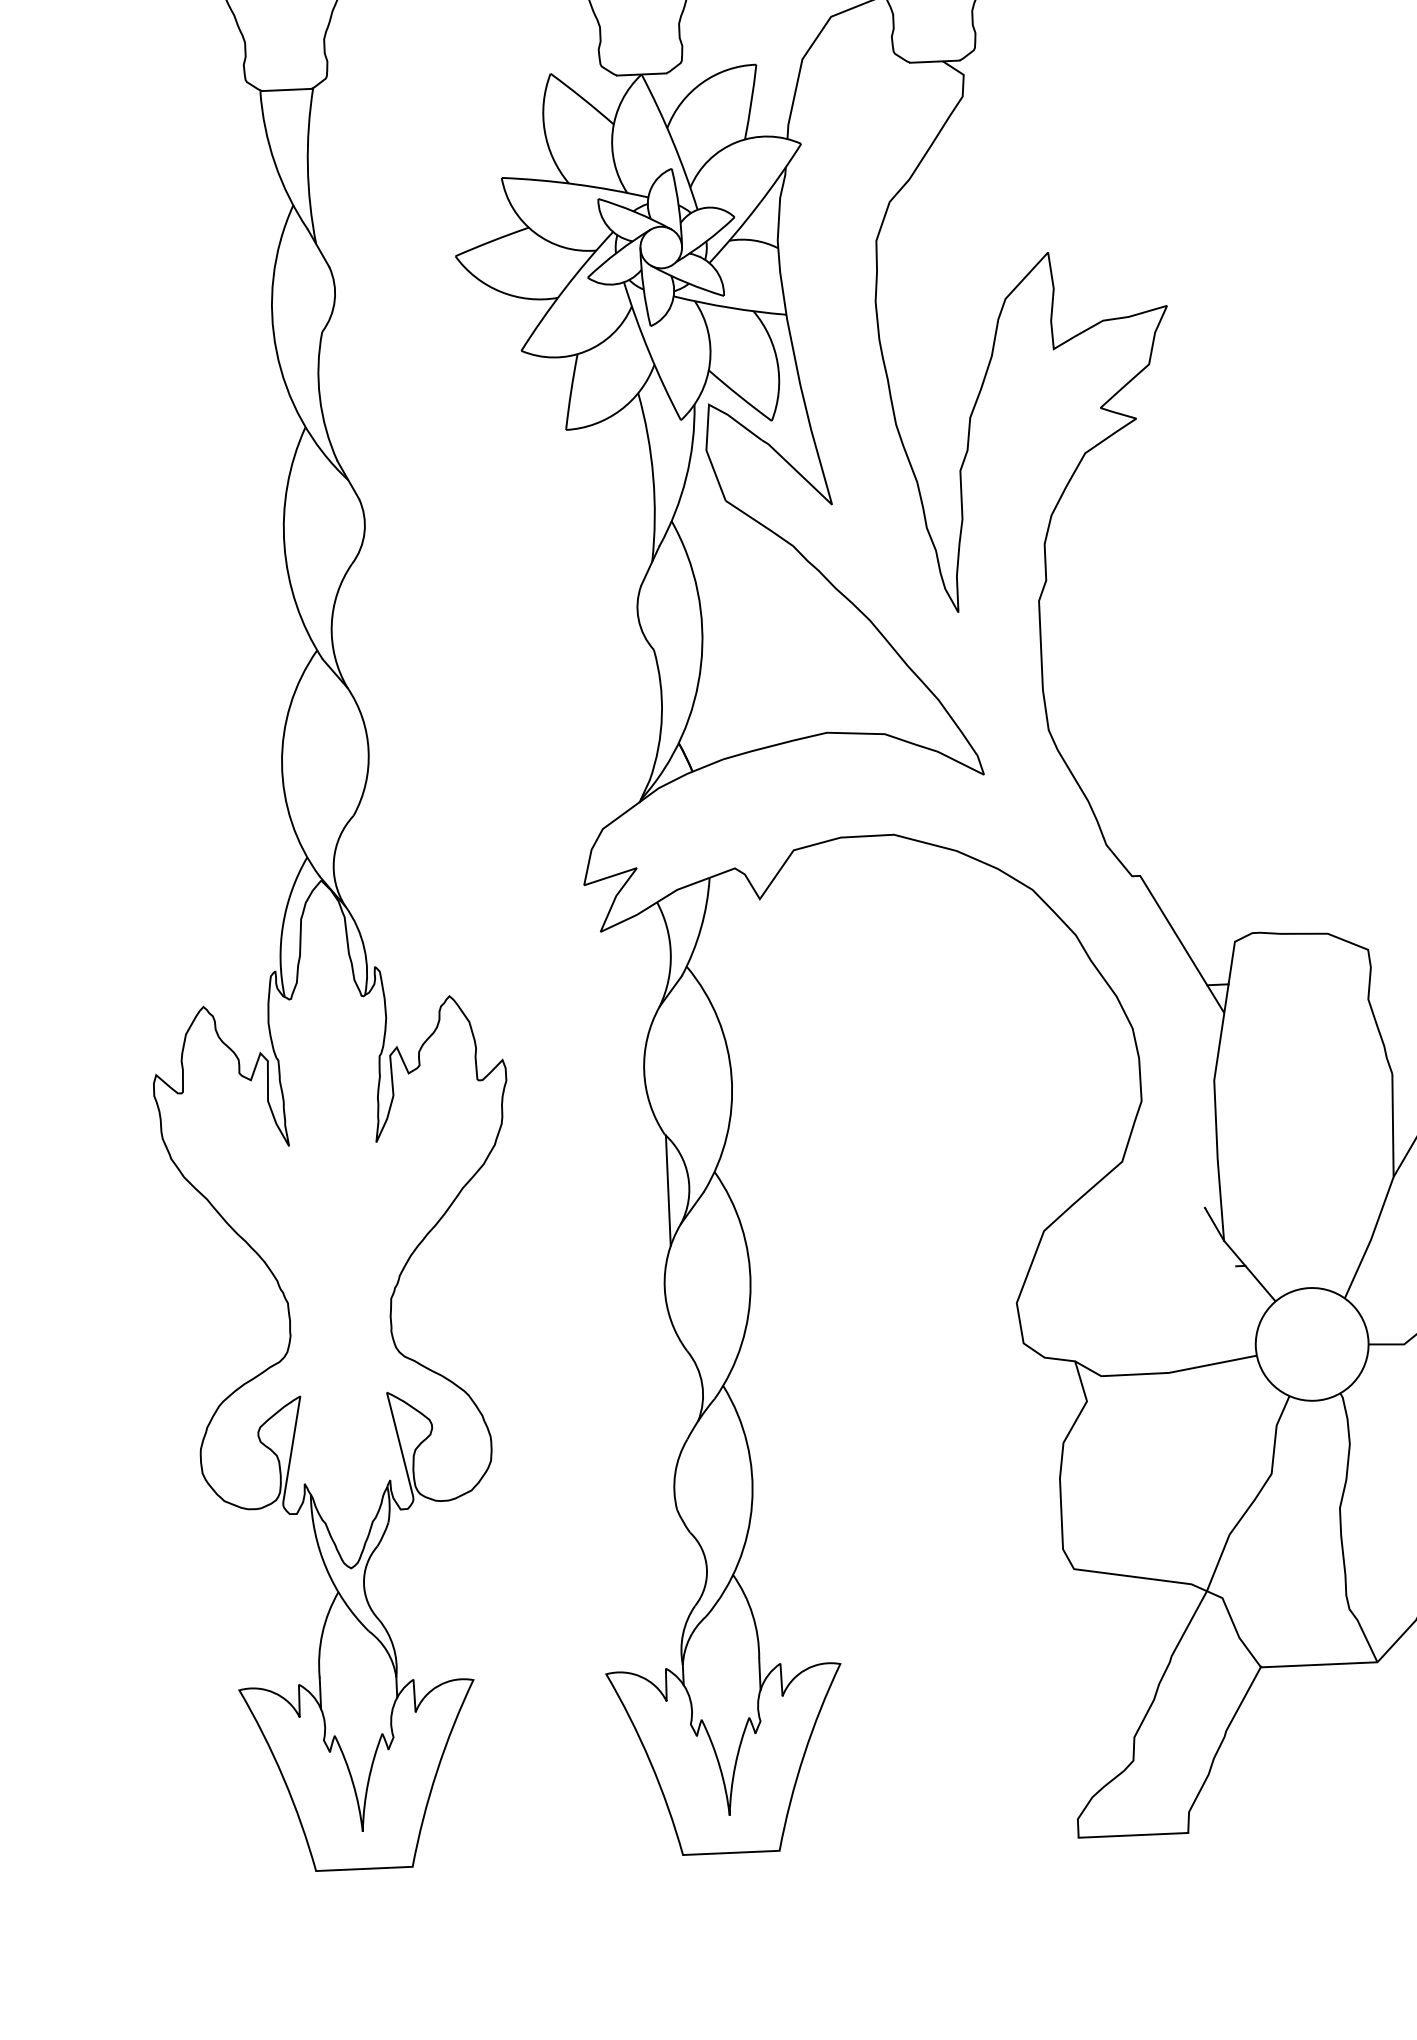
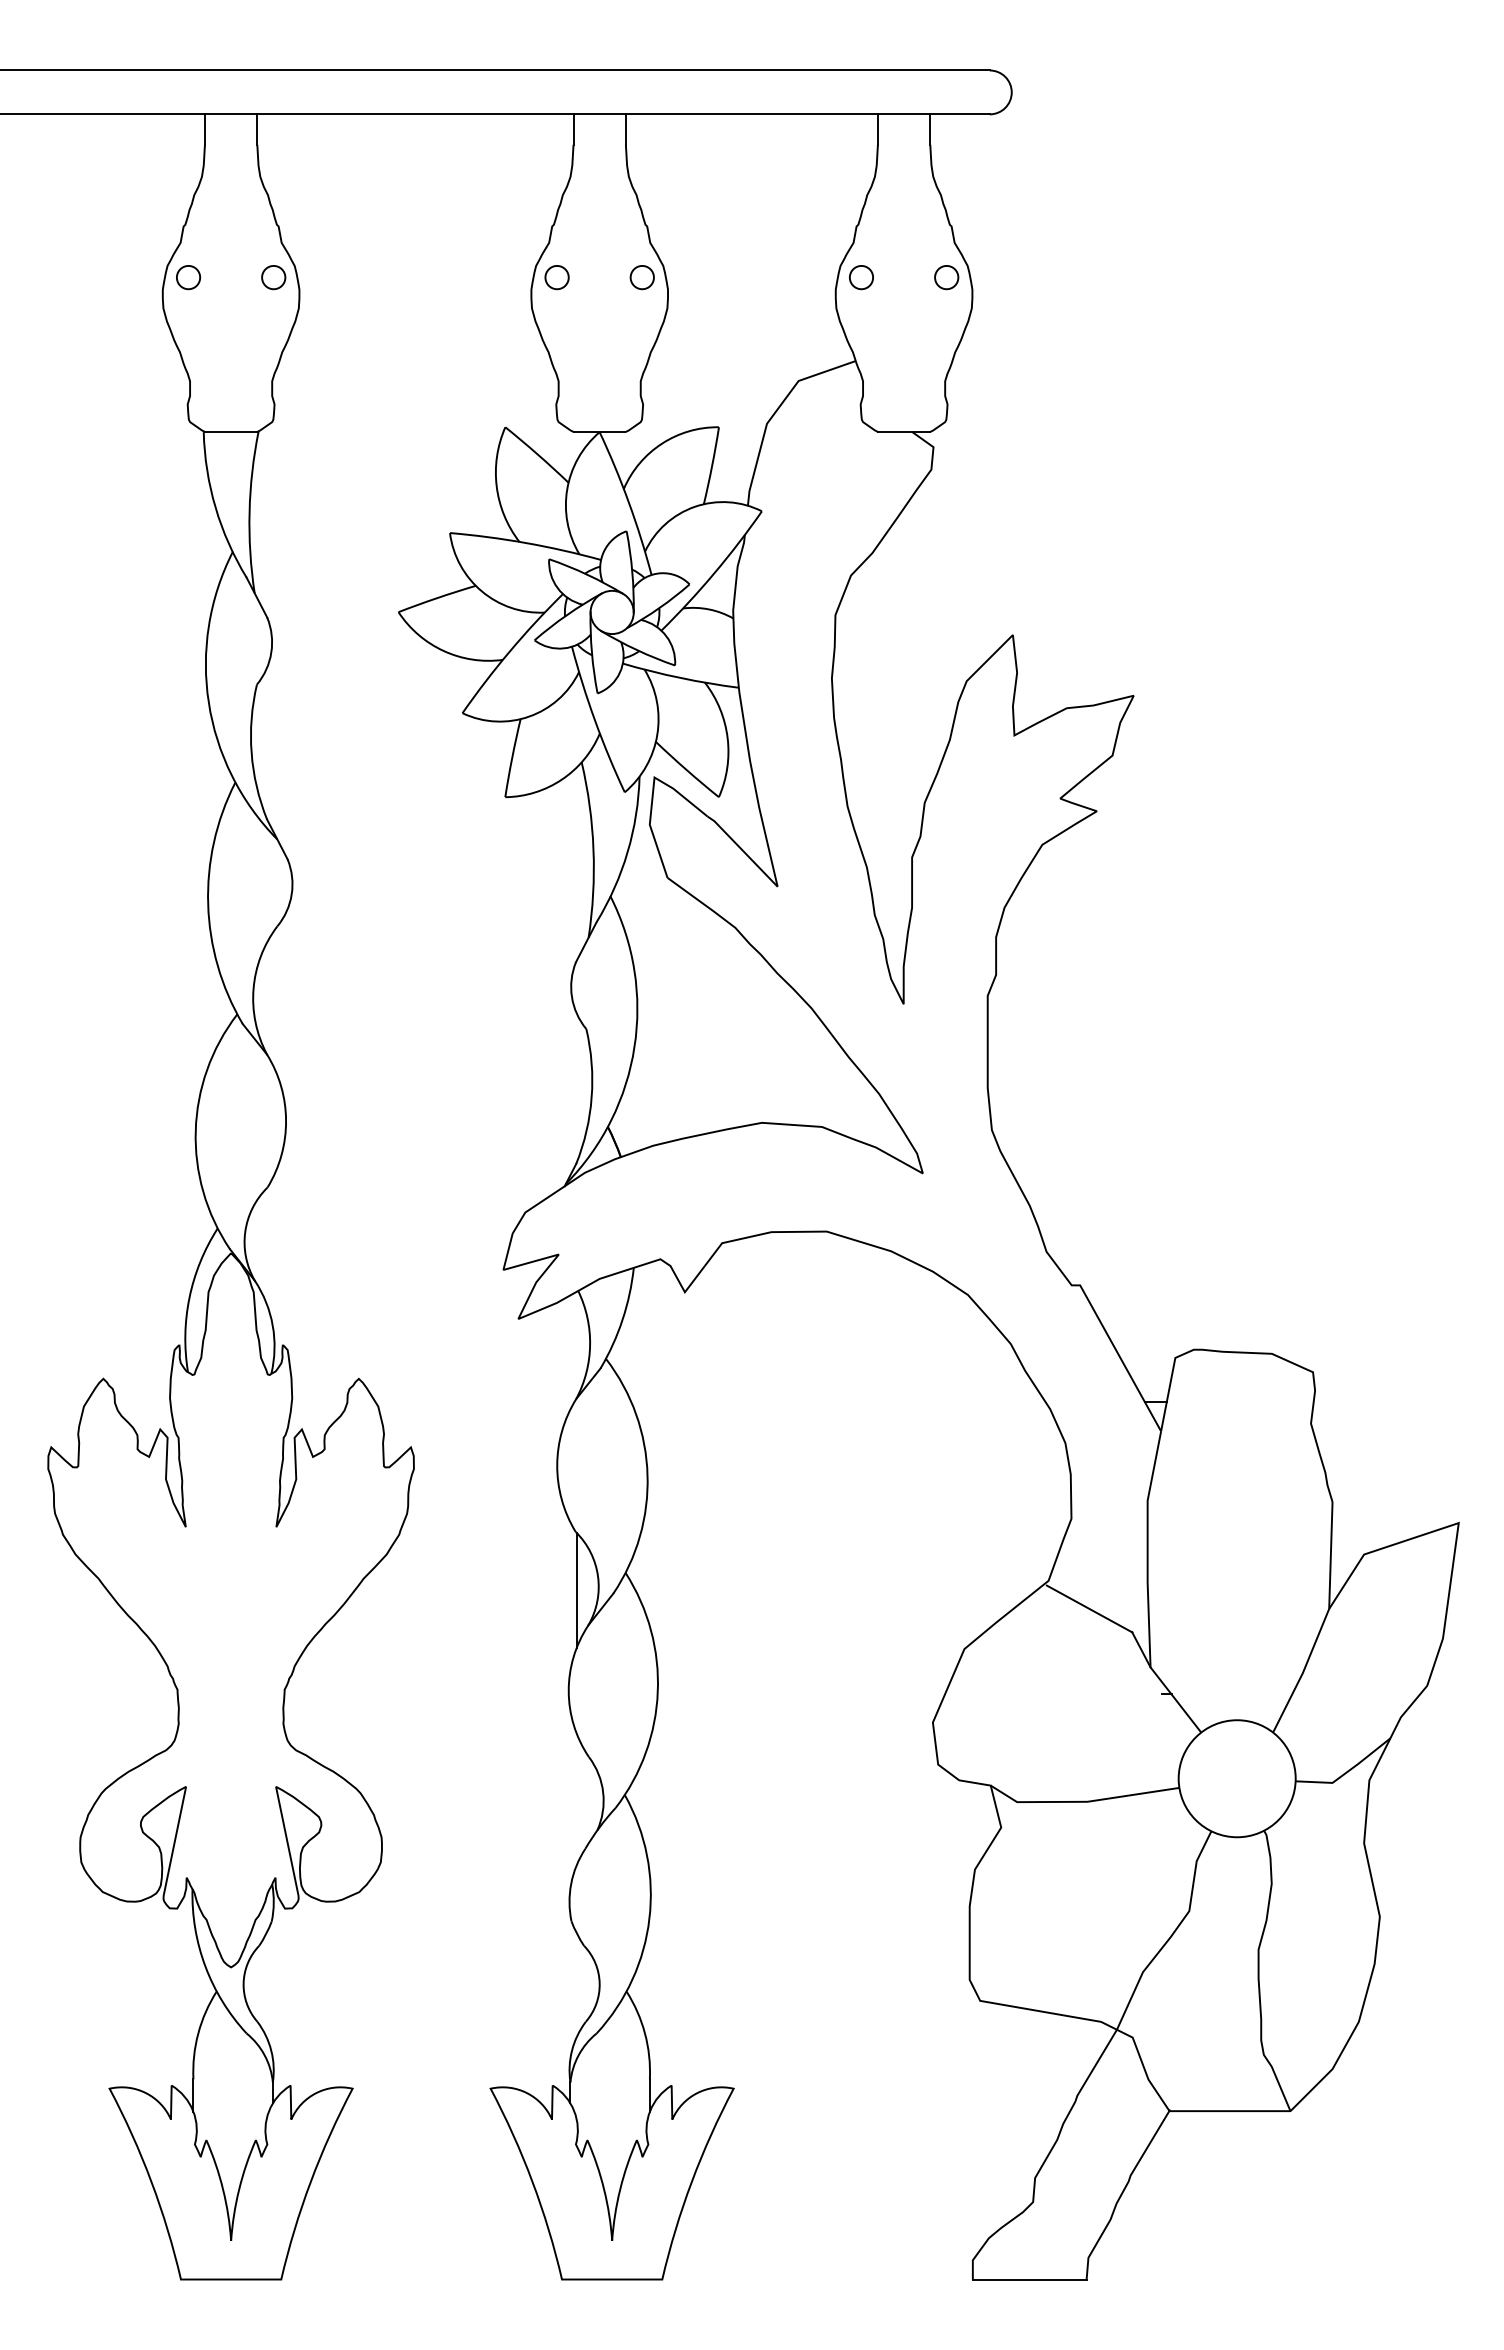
line: (1162, 1186) -> (1089, 1608), added

